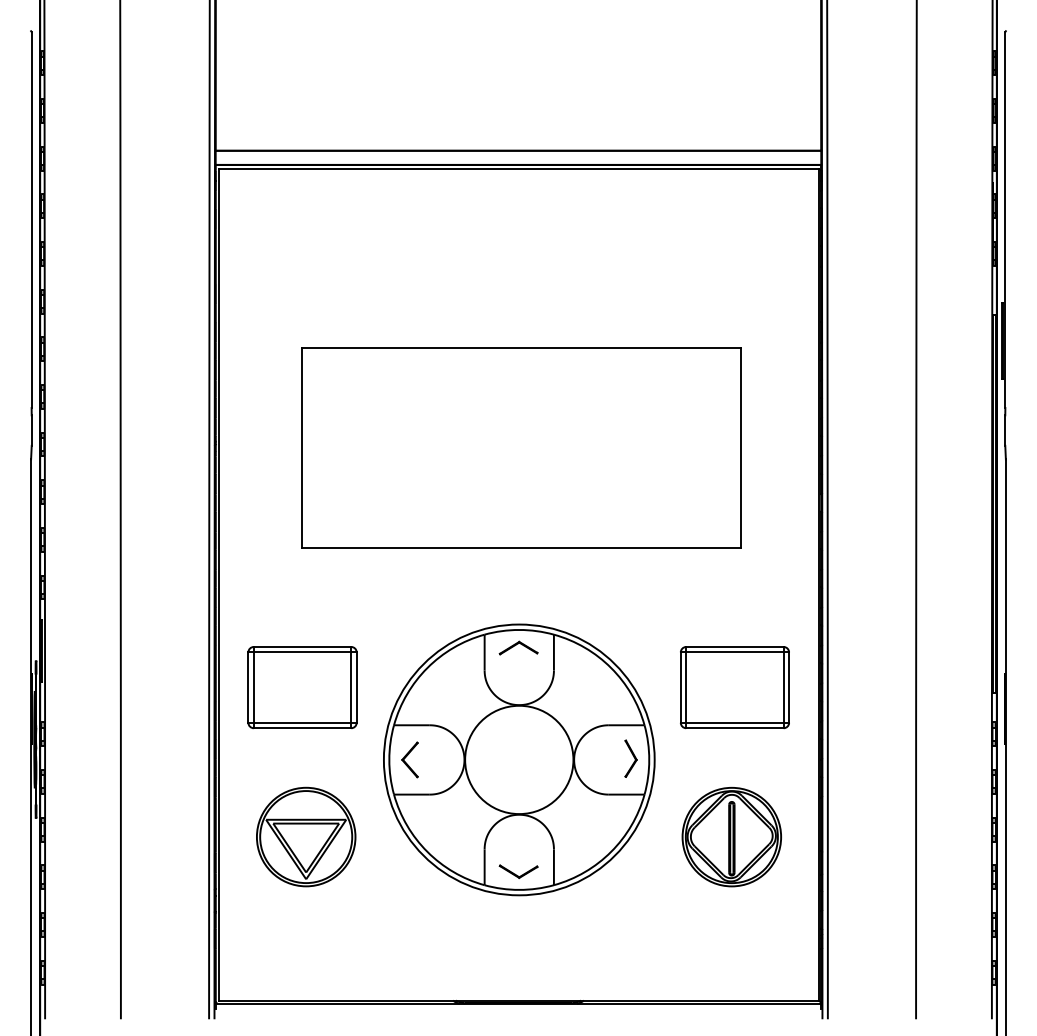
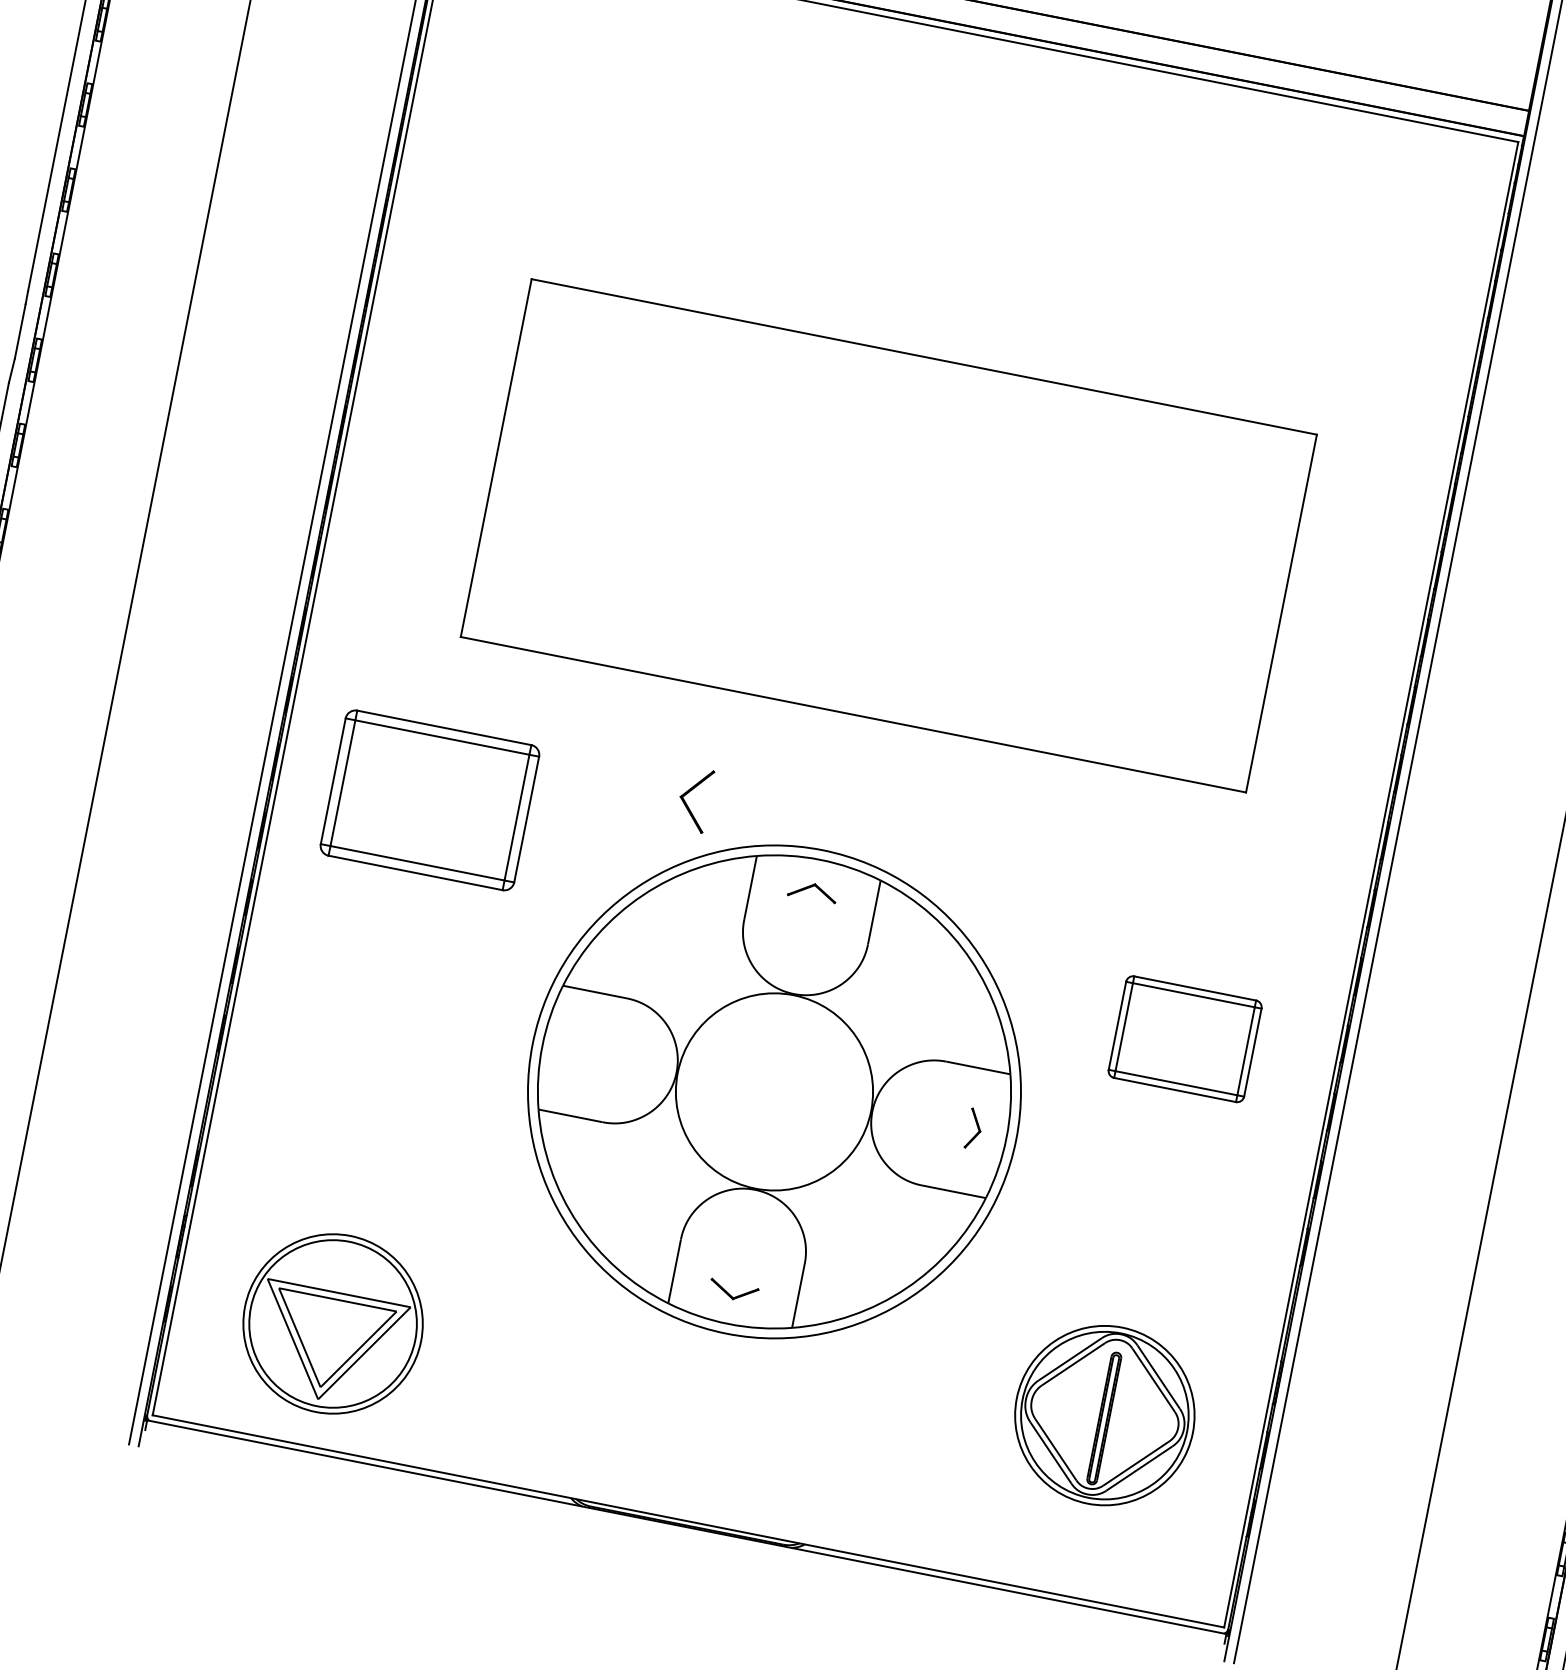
part: (518, 647) -> (812, 890), size x0.7
part: (302, 687) -> (429, 800), moved
part: (734, 687) -> (1184, 1038), size x0.7
part: (630, 758) -> (973, 1128), size x0.6
part: (409, 759) -> (693, 798), moved
part: (306, 836) -> (333, 1323), moved
part: (731, 837) -> (1104, 1416), moved
part: (518, 871) -> (733, 1290), size x0.7

